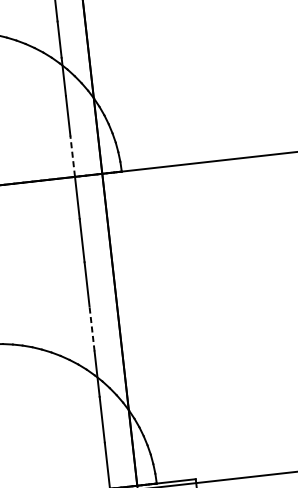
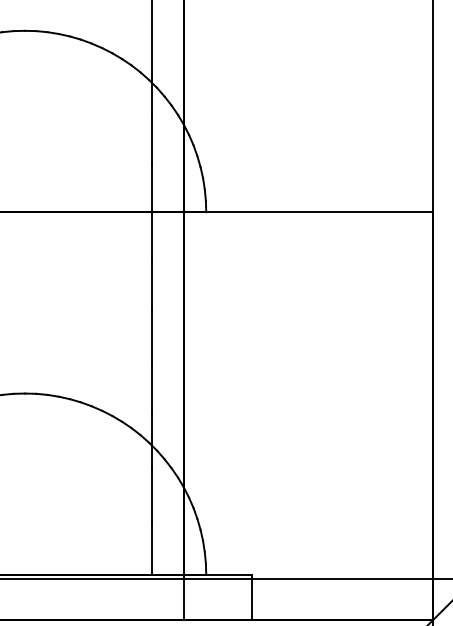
line: (72, 156) -> (151, 188), dashed -> solid
line: (91, 328) -> (151, 388), dashed -> solid

